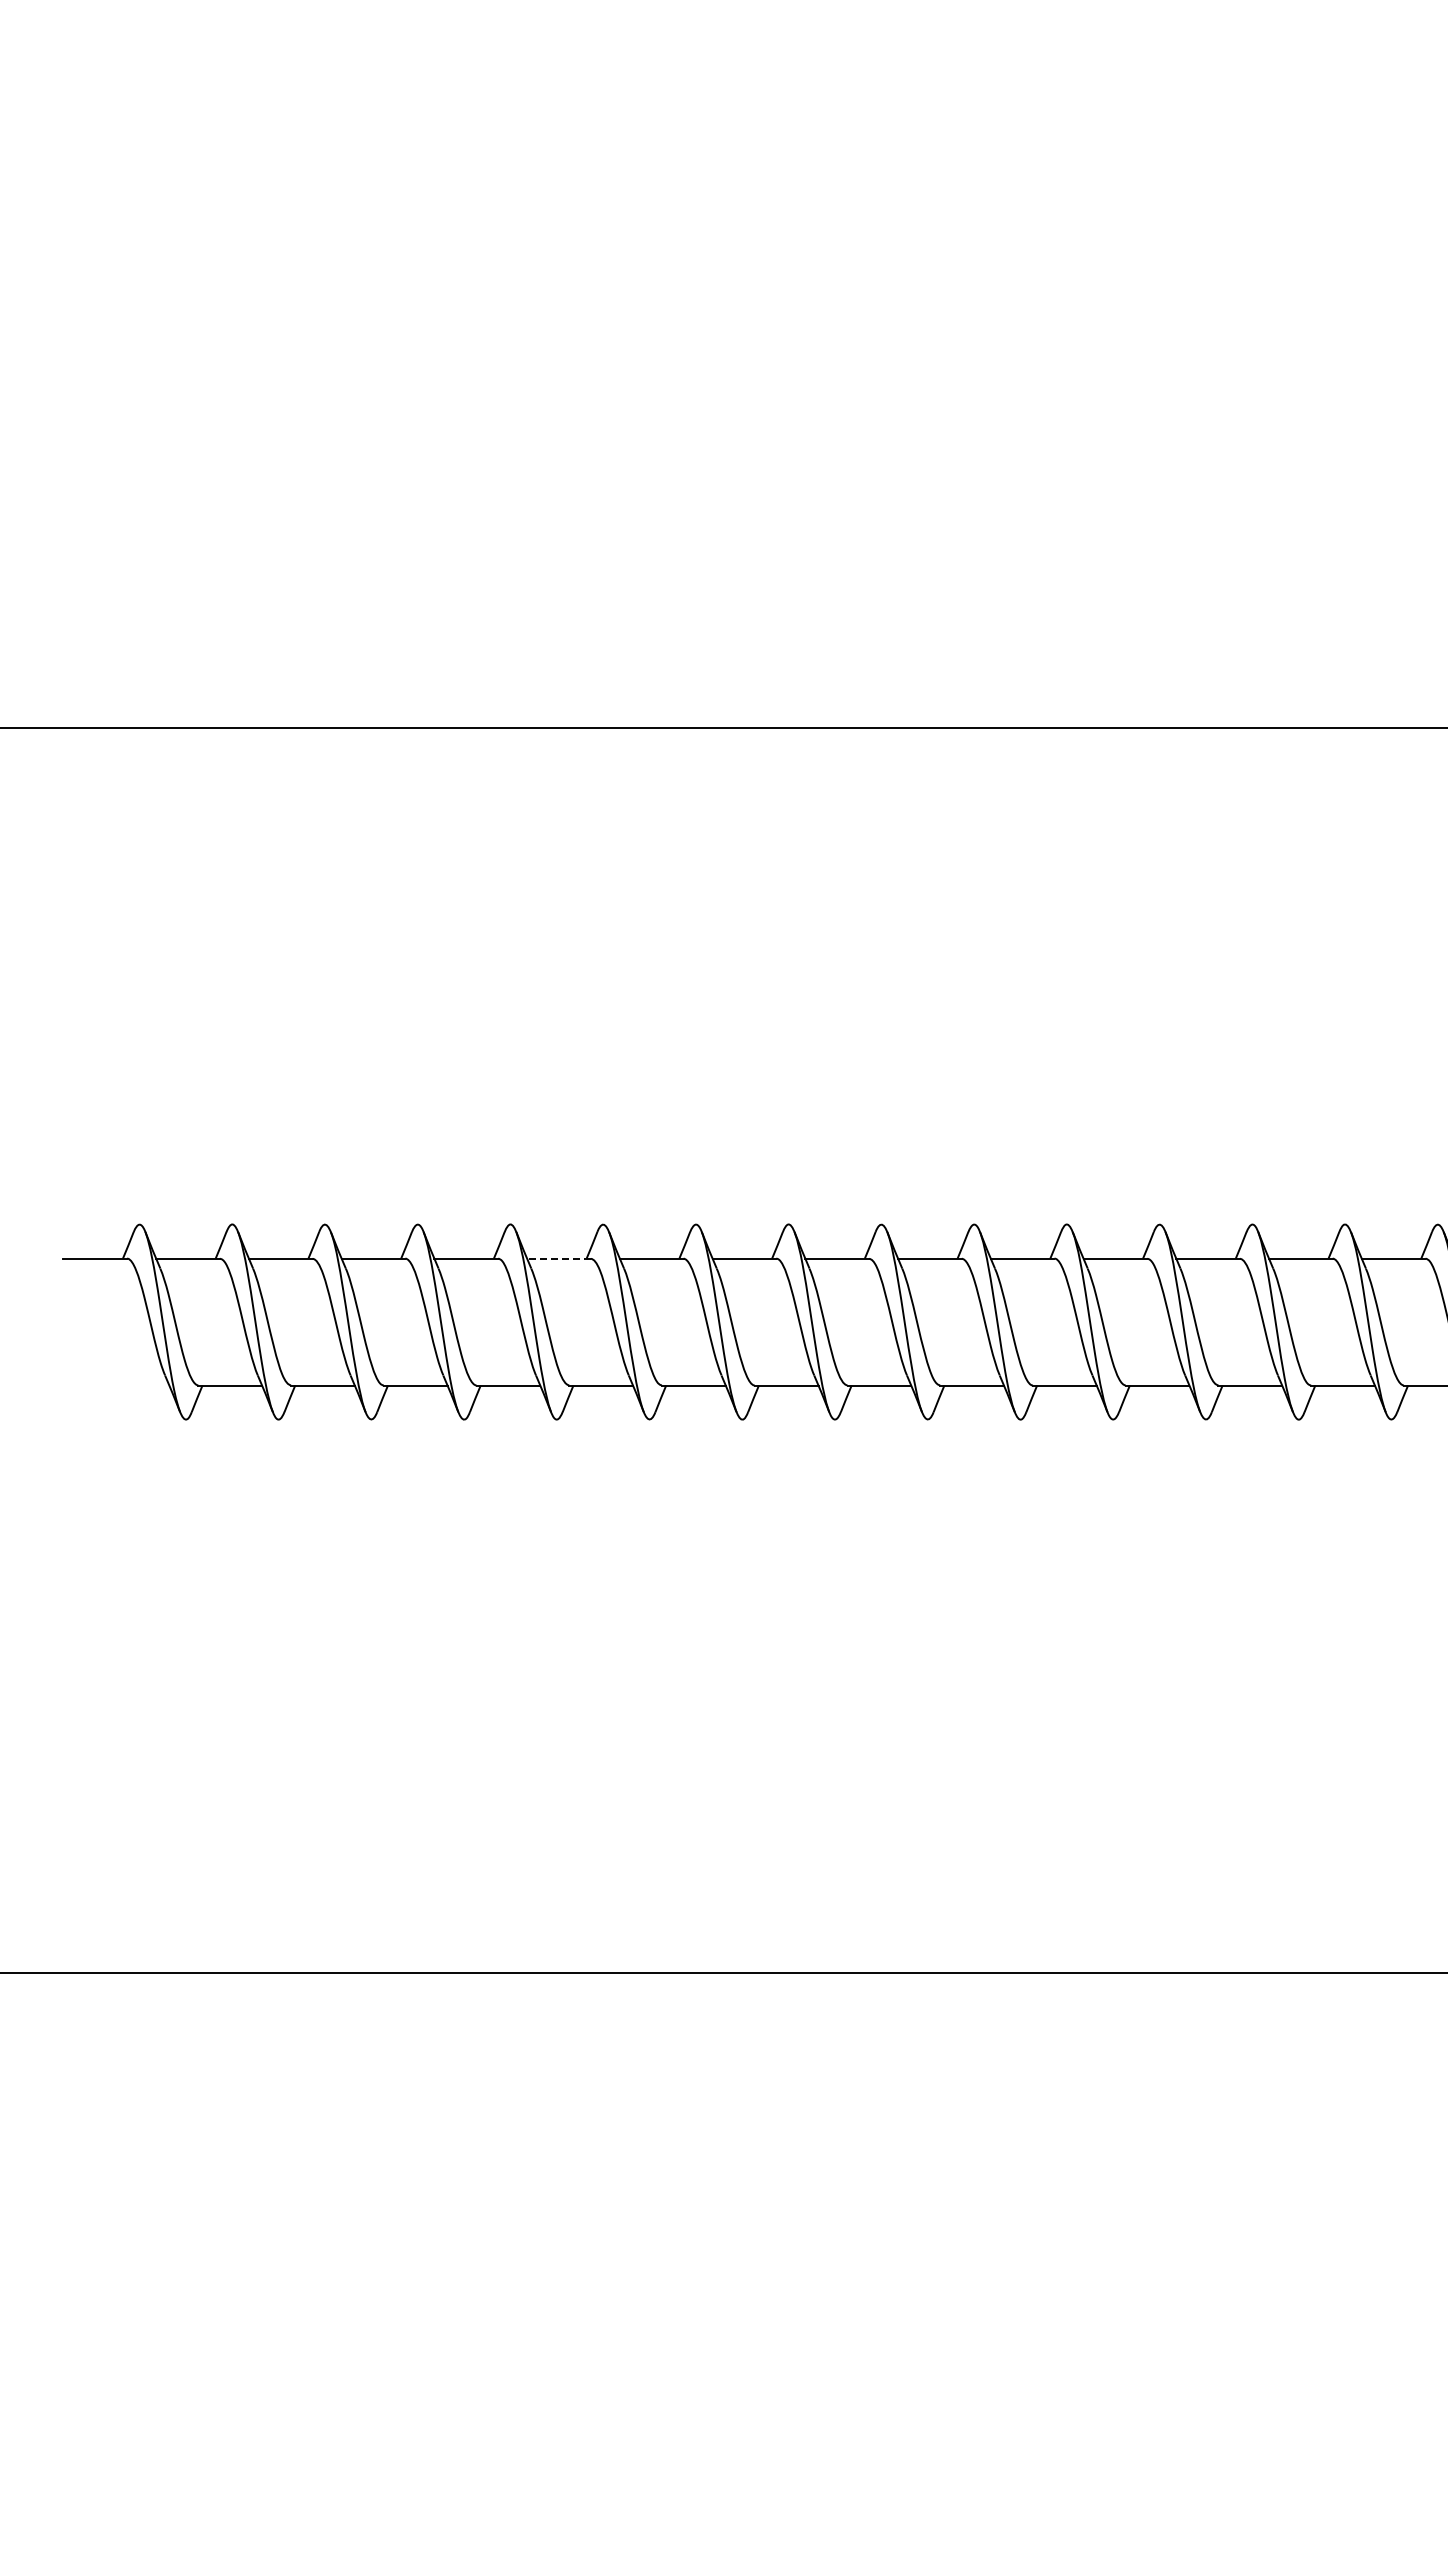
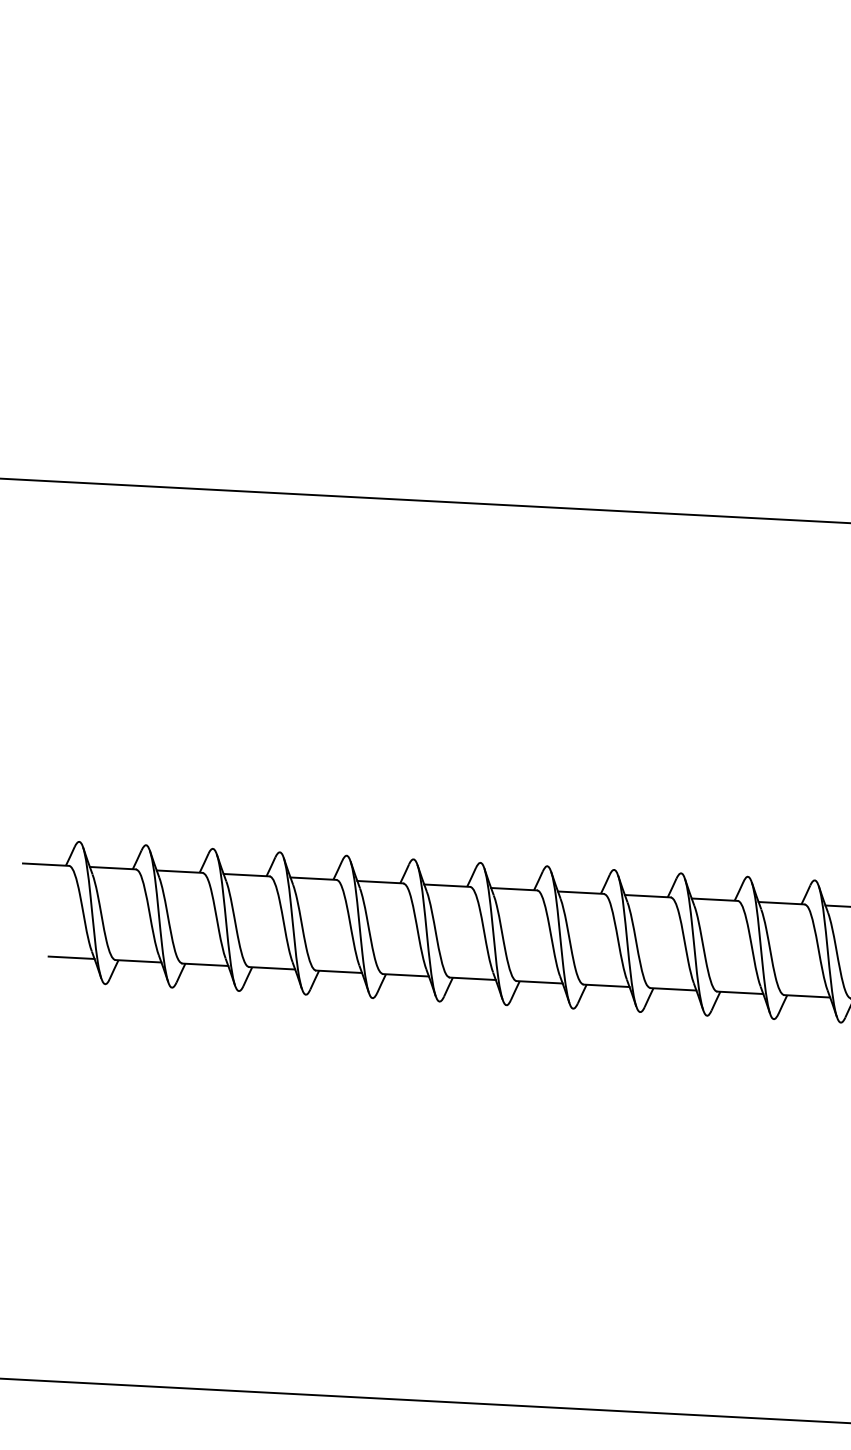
line: (558, 1258) -> (380, 882), dashed -> solid
line: (137, 1385) -> (71, 957), added

